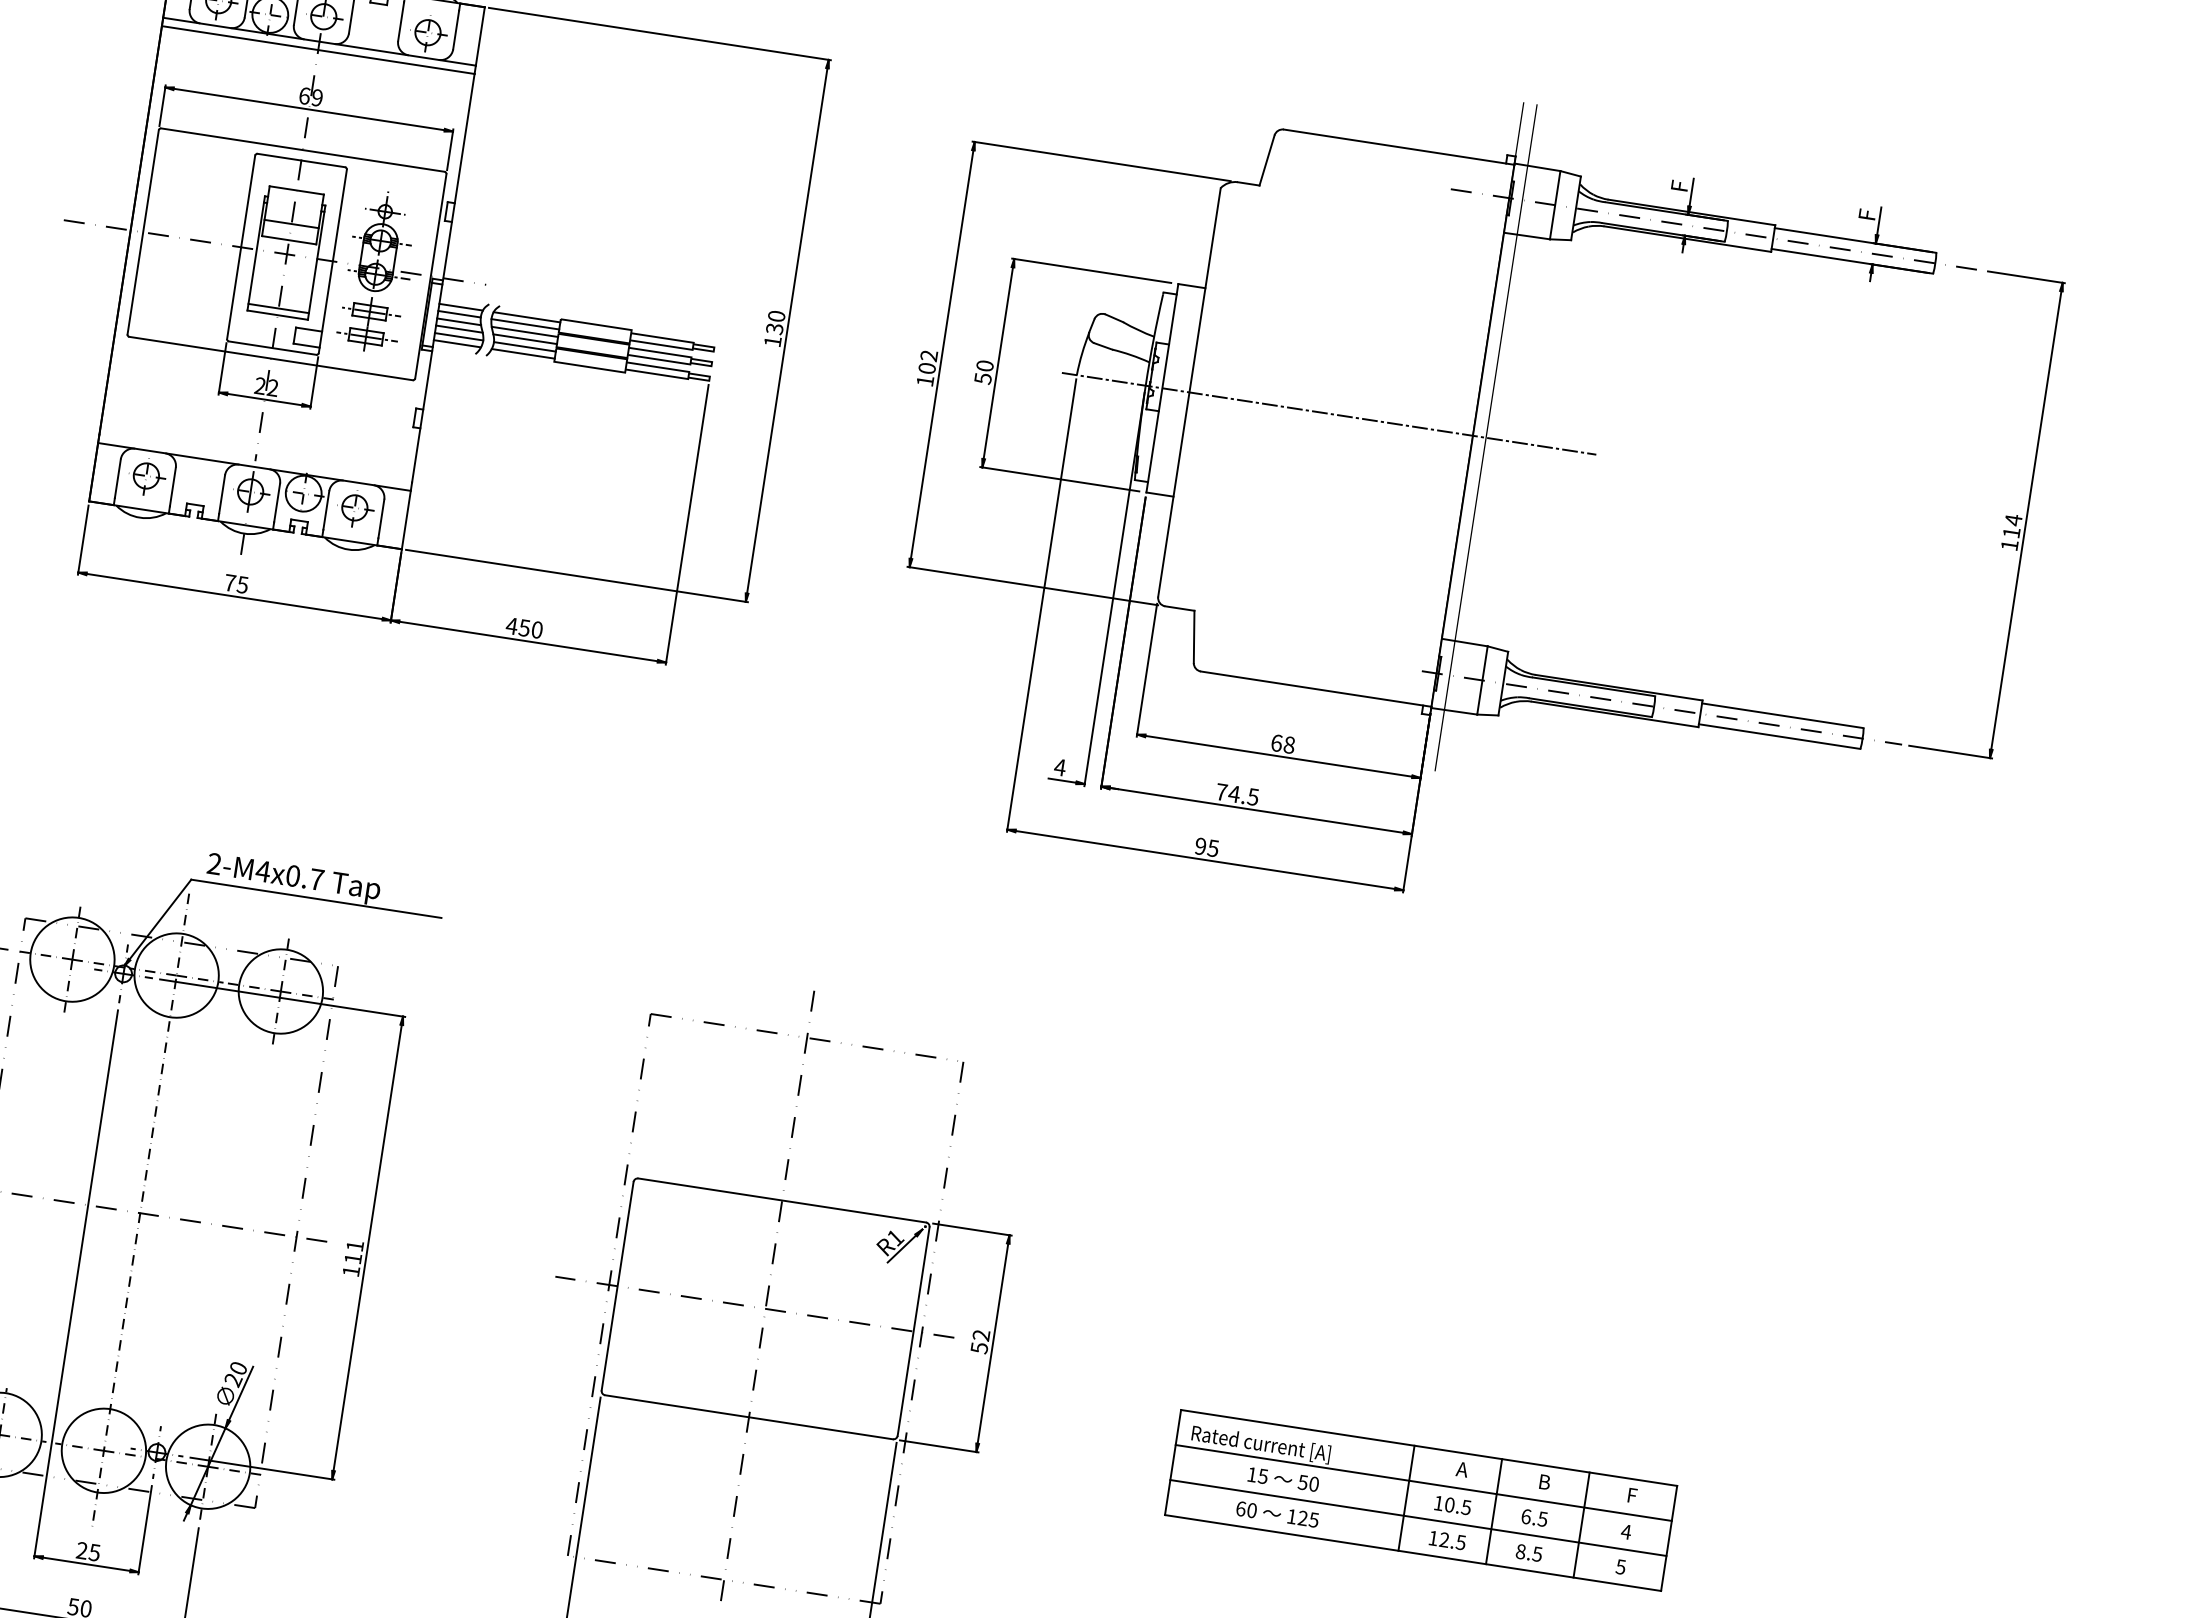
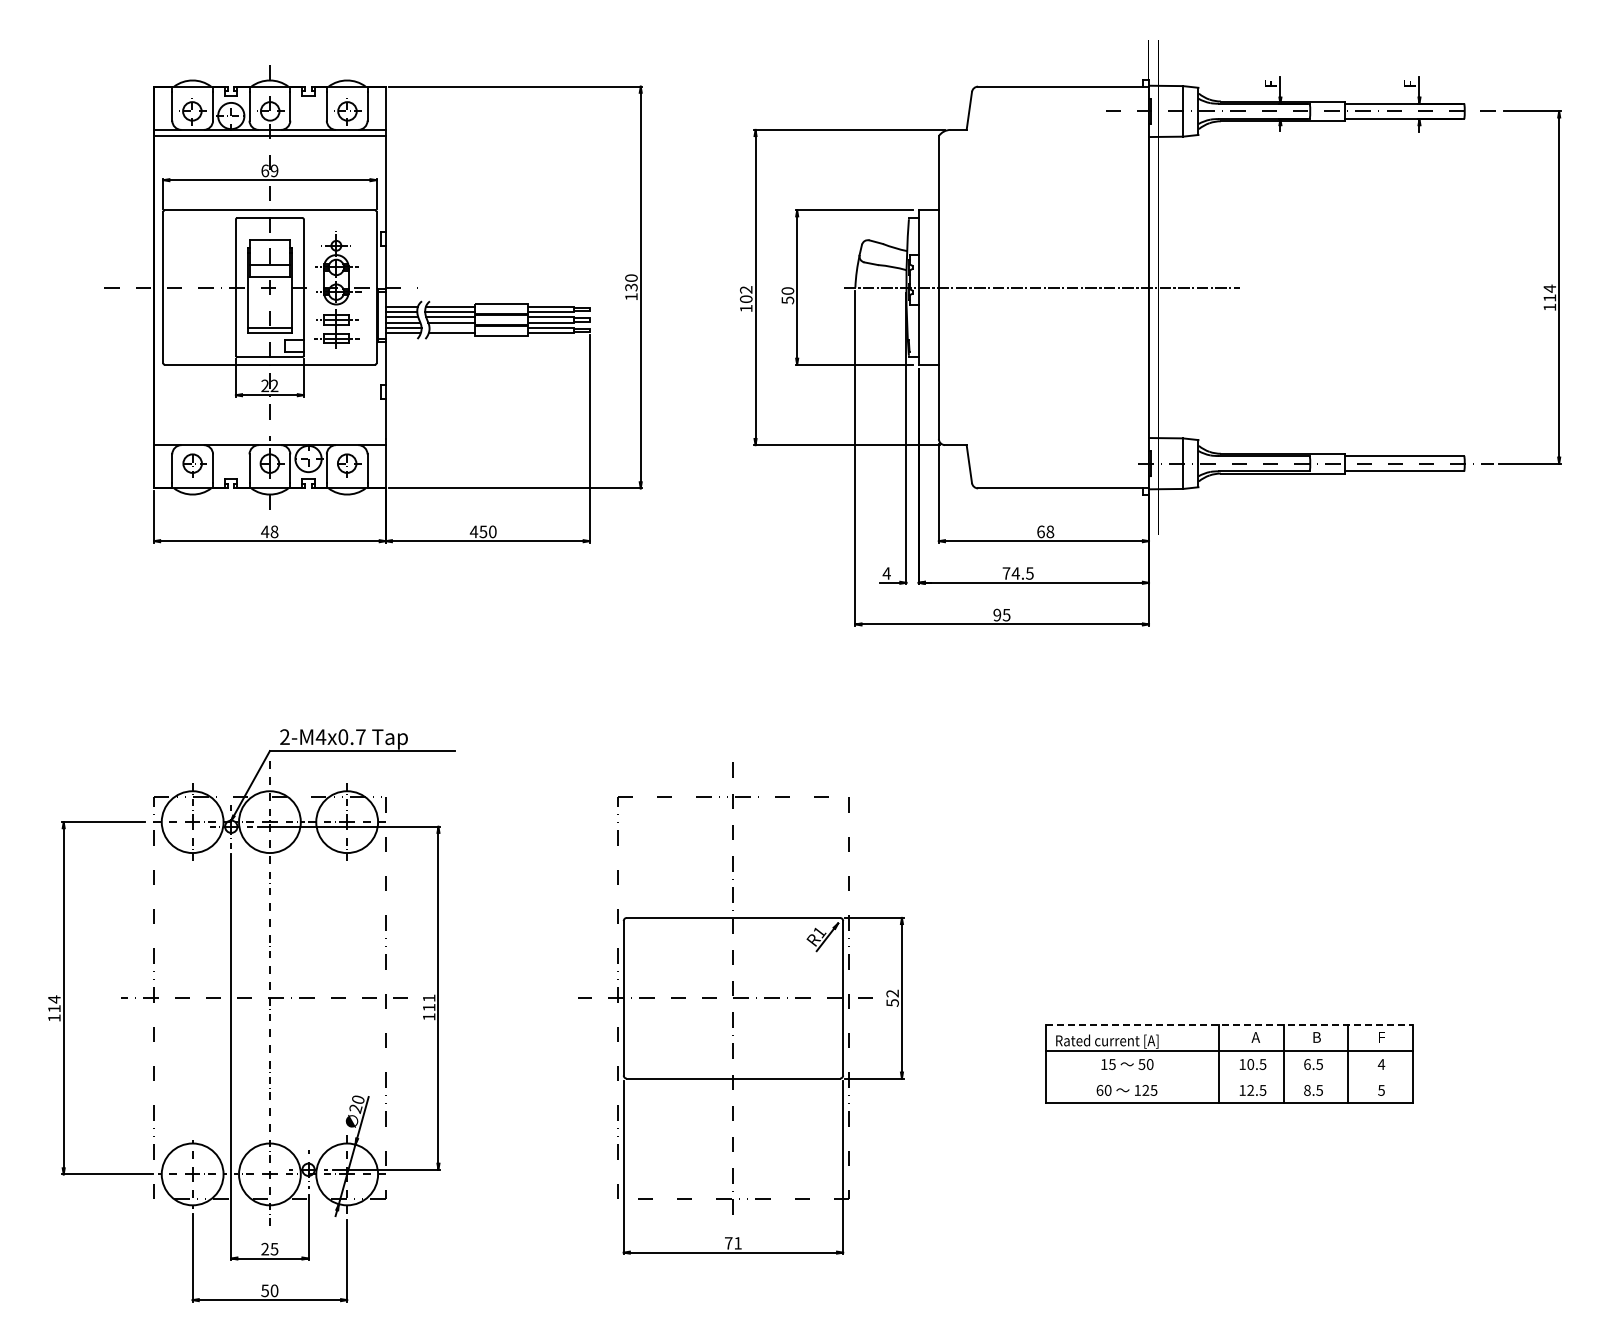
line: (524, 347) -> (452, 328), removed
text: (236, 583) -> (269, 531), 75 -> 48
line: (1429, 1448) -> (1229, 1025), solid -> dashed
line: (1418, 1518) -> (1229, 1077), removed

